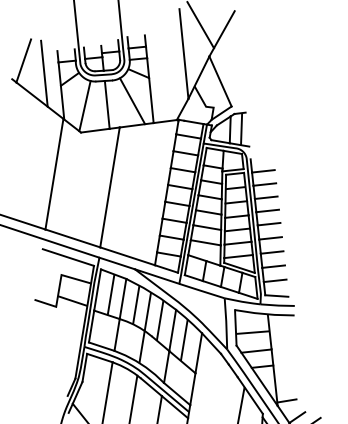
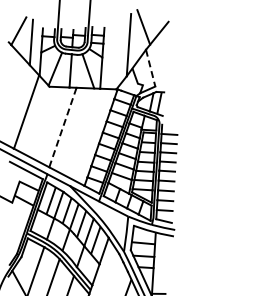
line: (220, 82) -> (150, 68), solid -> dashed
line: (110, 187) -> (63, 127), solid -> dashed

